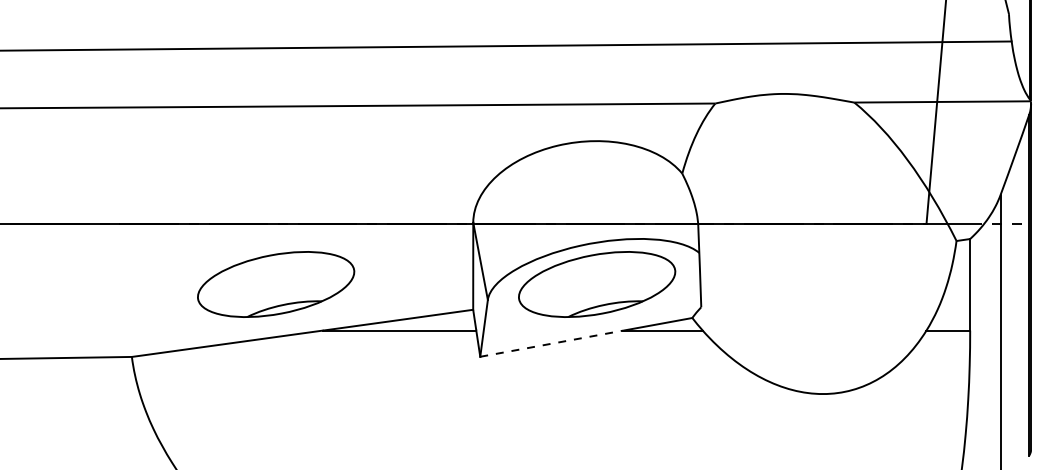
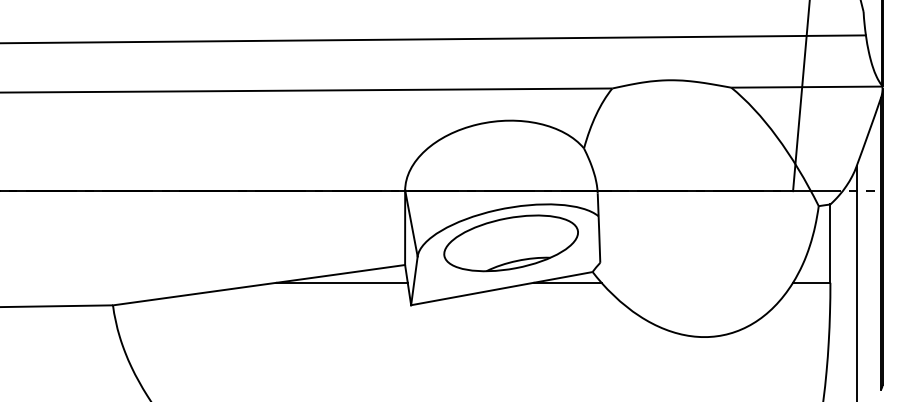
part: (276, 284) -> (236, 243), removed
line: (551, 343) -> (472, 293), dashed -> solid

